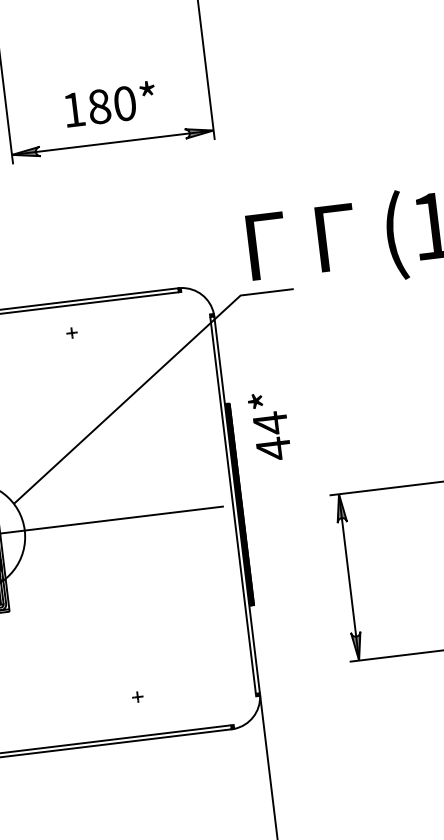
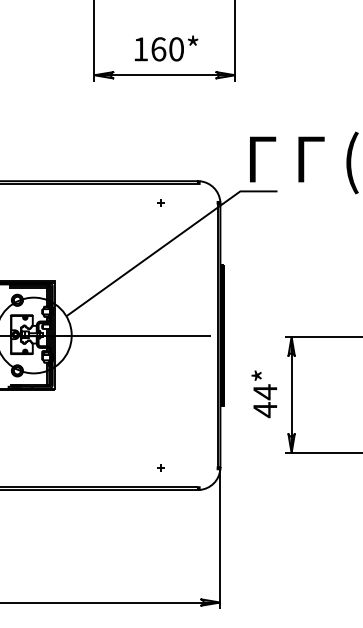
text: (99, 107) -> (158, 49), 180* -> 160*
part: (71, 332) -> (160, 202), moved
text: (269, 426) -> (264, 394), moved
part: (137, 696) -> (160, 467), moved

